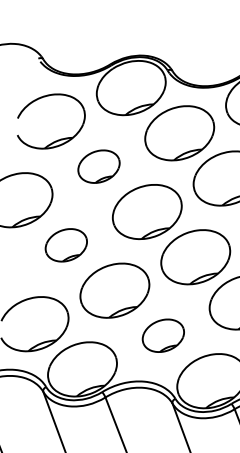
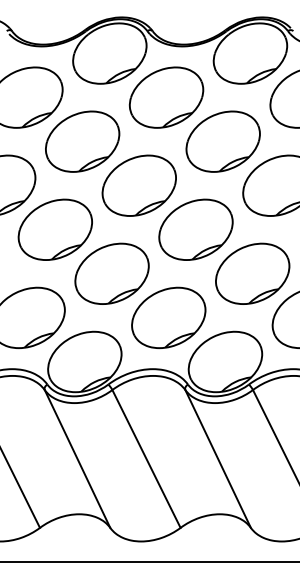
part: (98, 166) -> (82, 141), size x1.67
part: (65, 245) -> (54, 229), size x1.67
part: (163, 335) -> (168, 317), size x1.67

